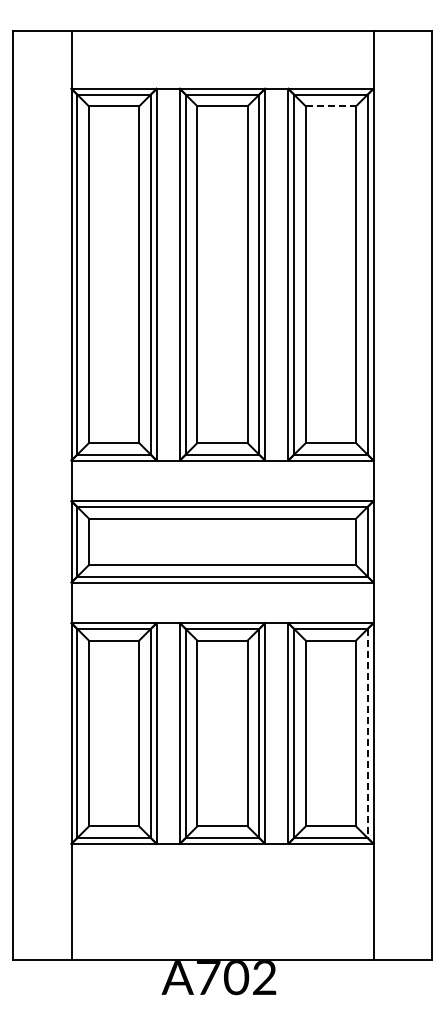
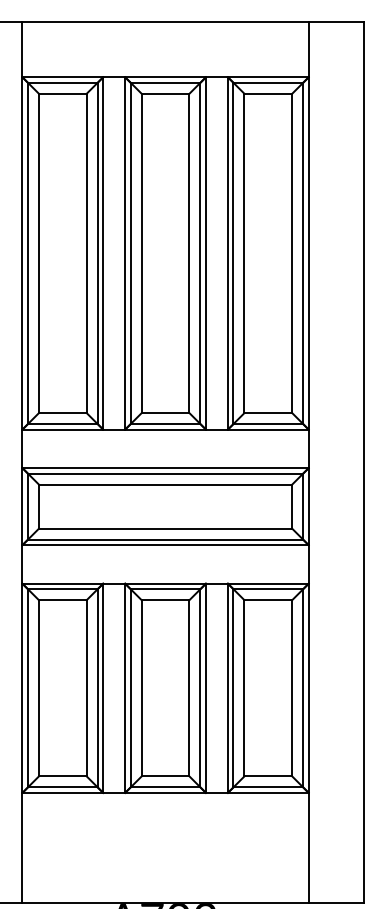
line: (331, 106) -> (268, 94), dashed -> solid
line: (367, 733) -> (303, 688), dashed -> solid

